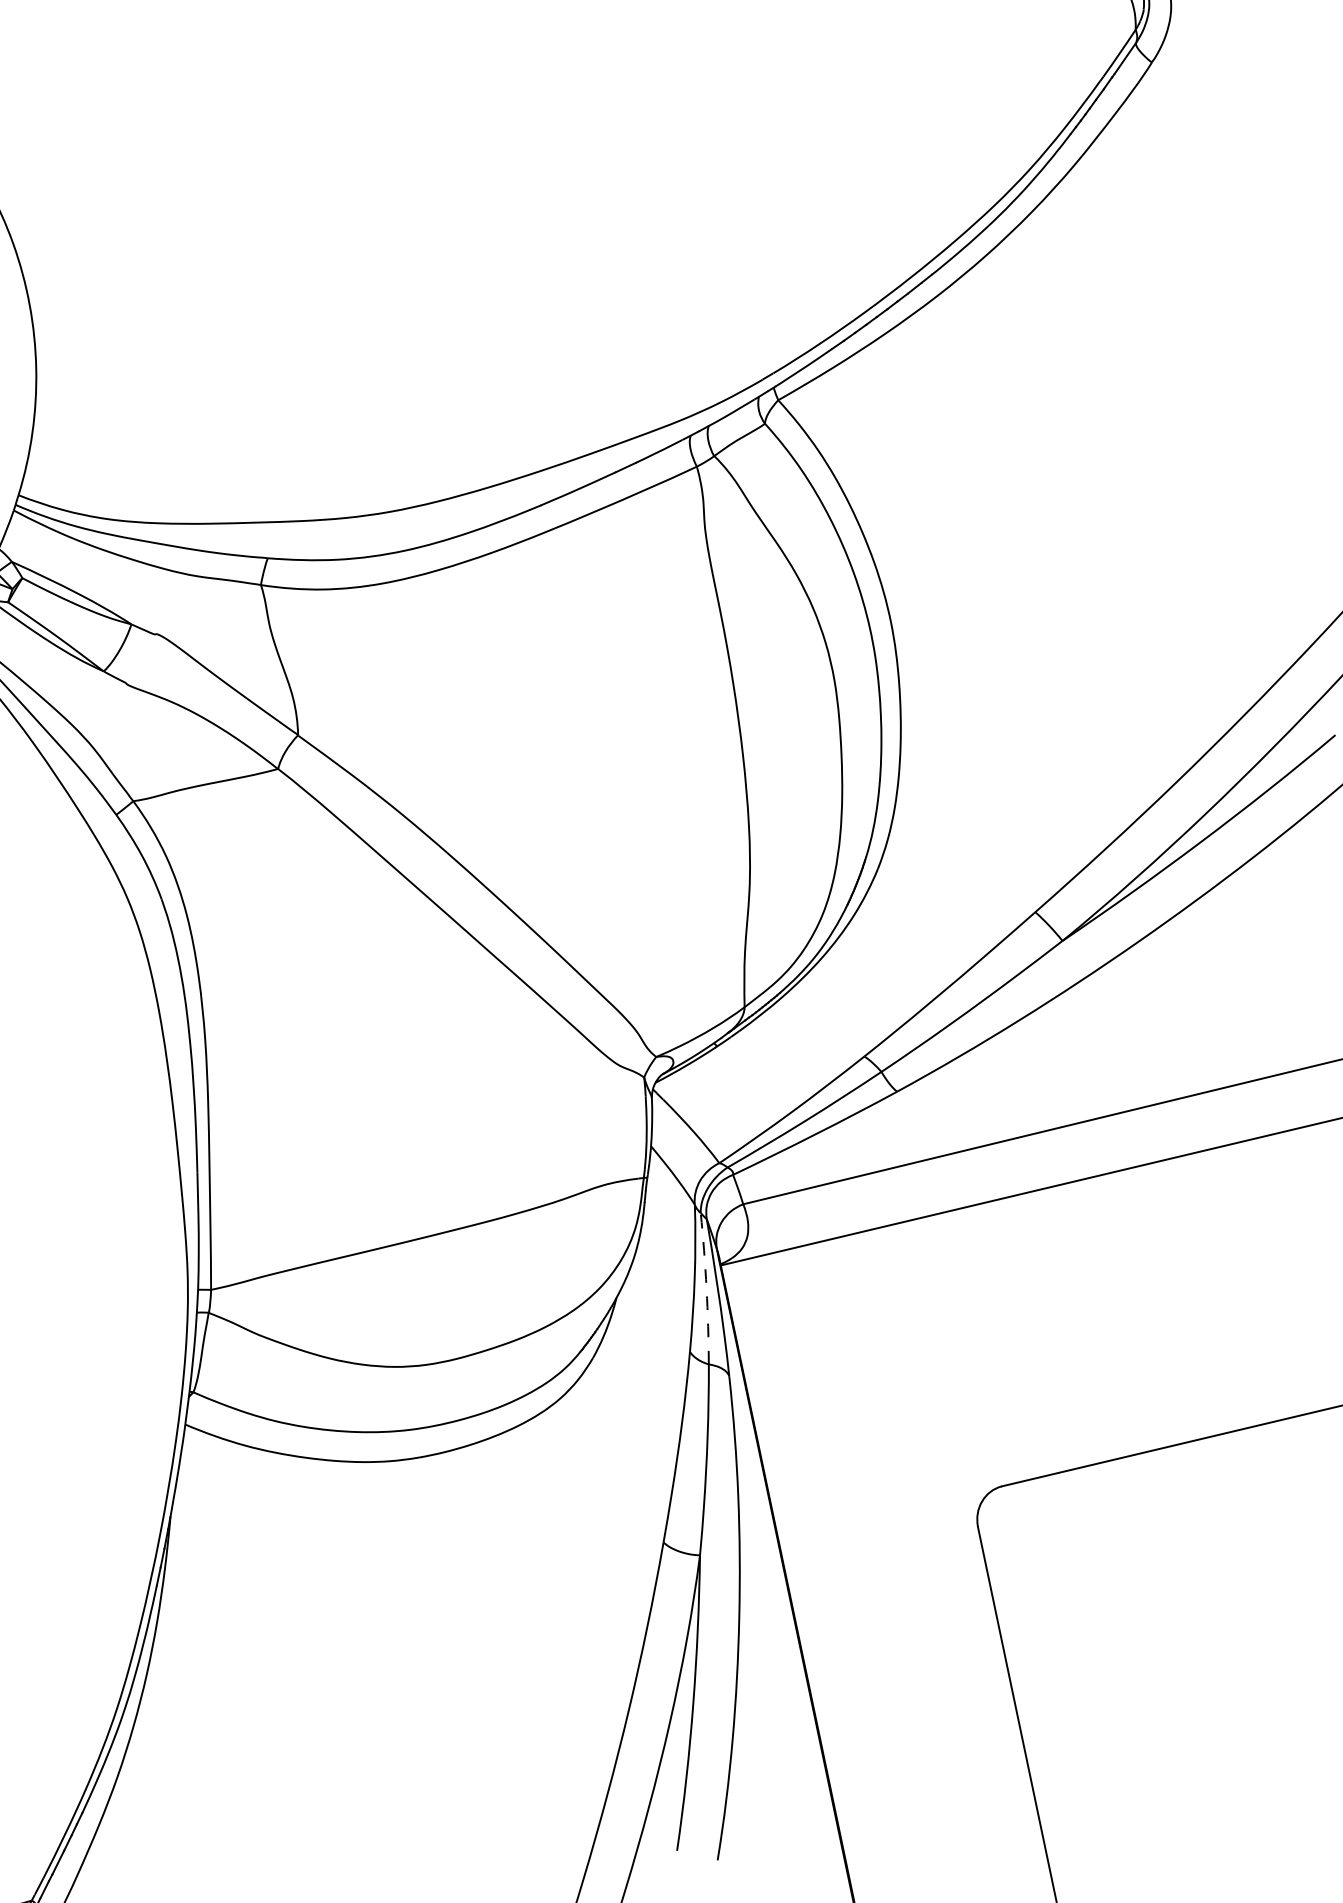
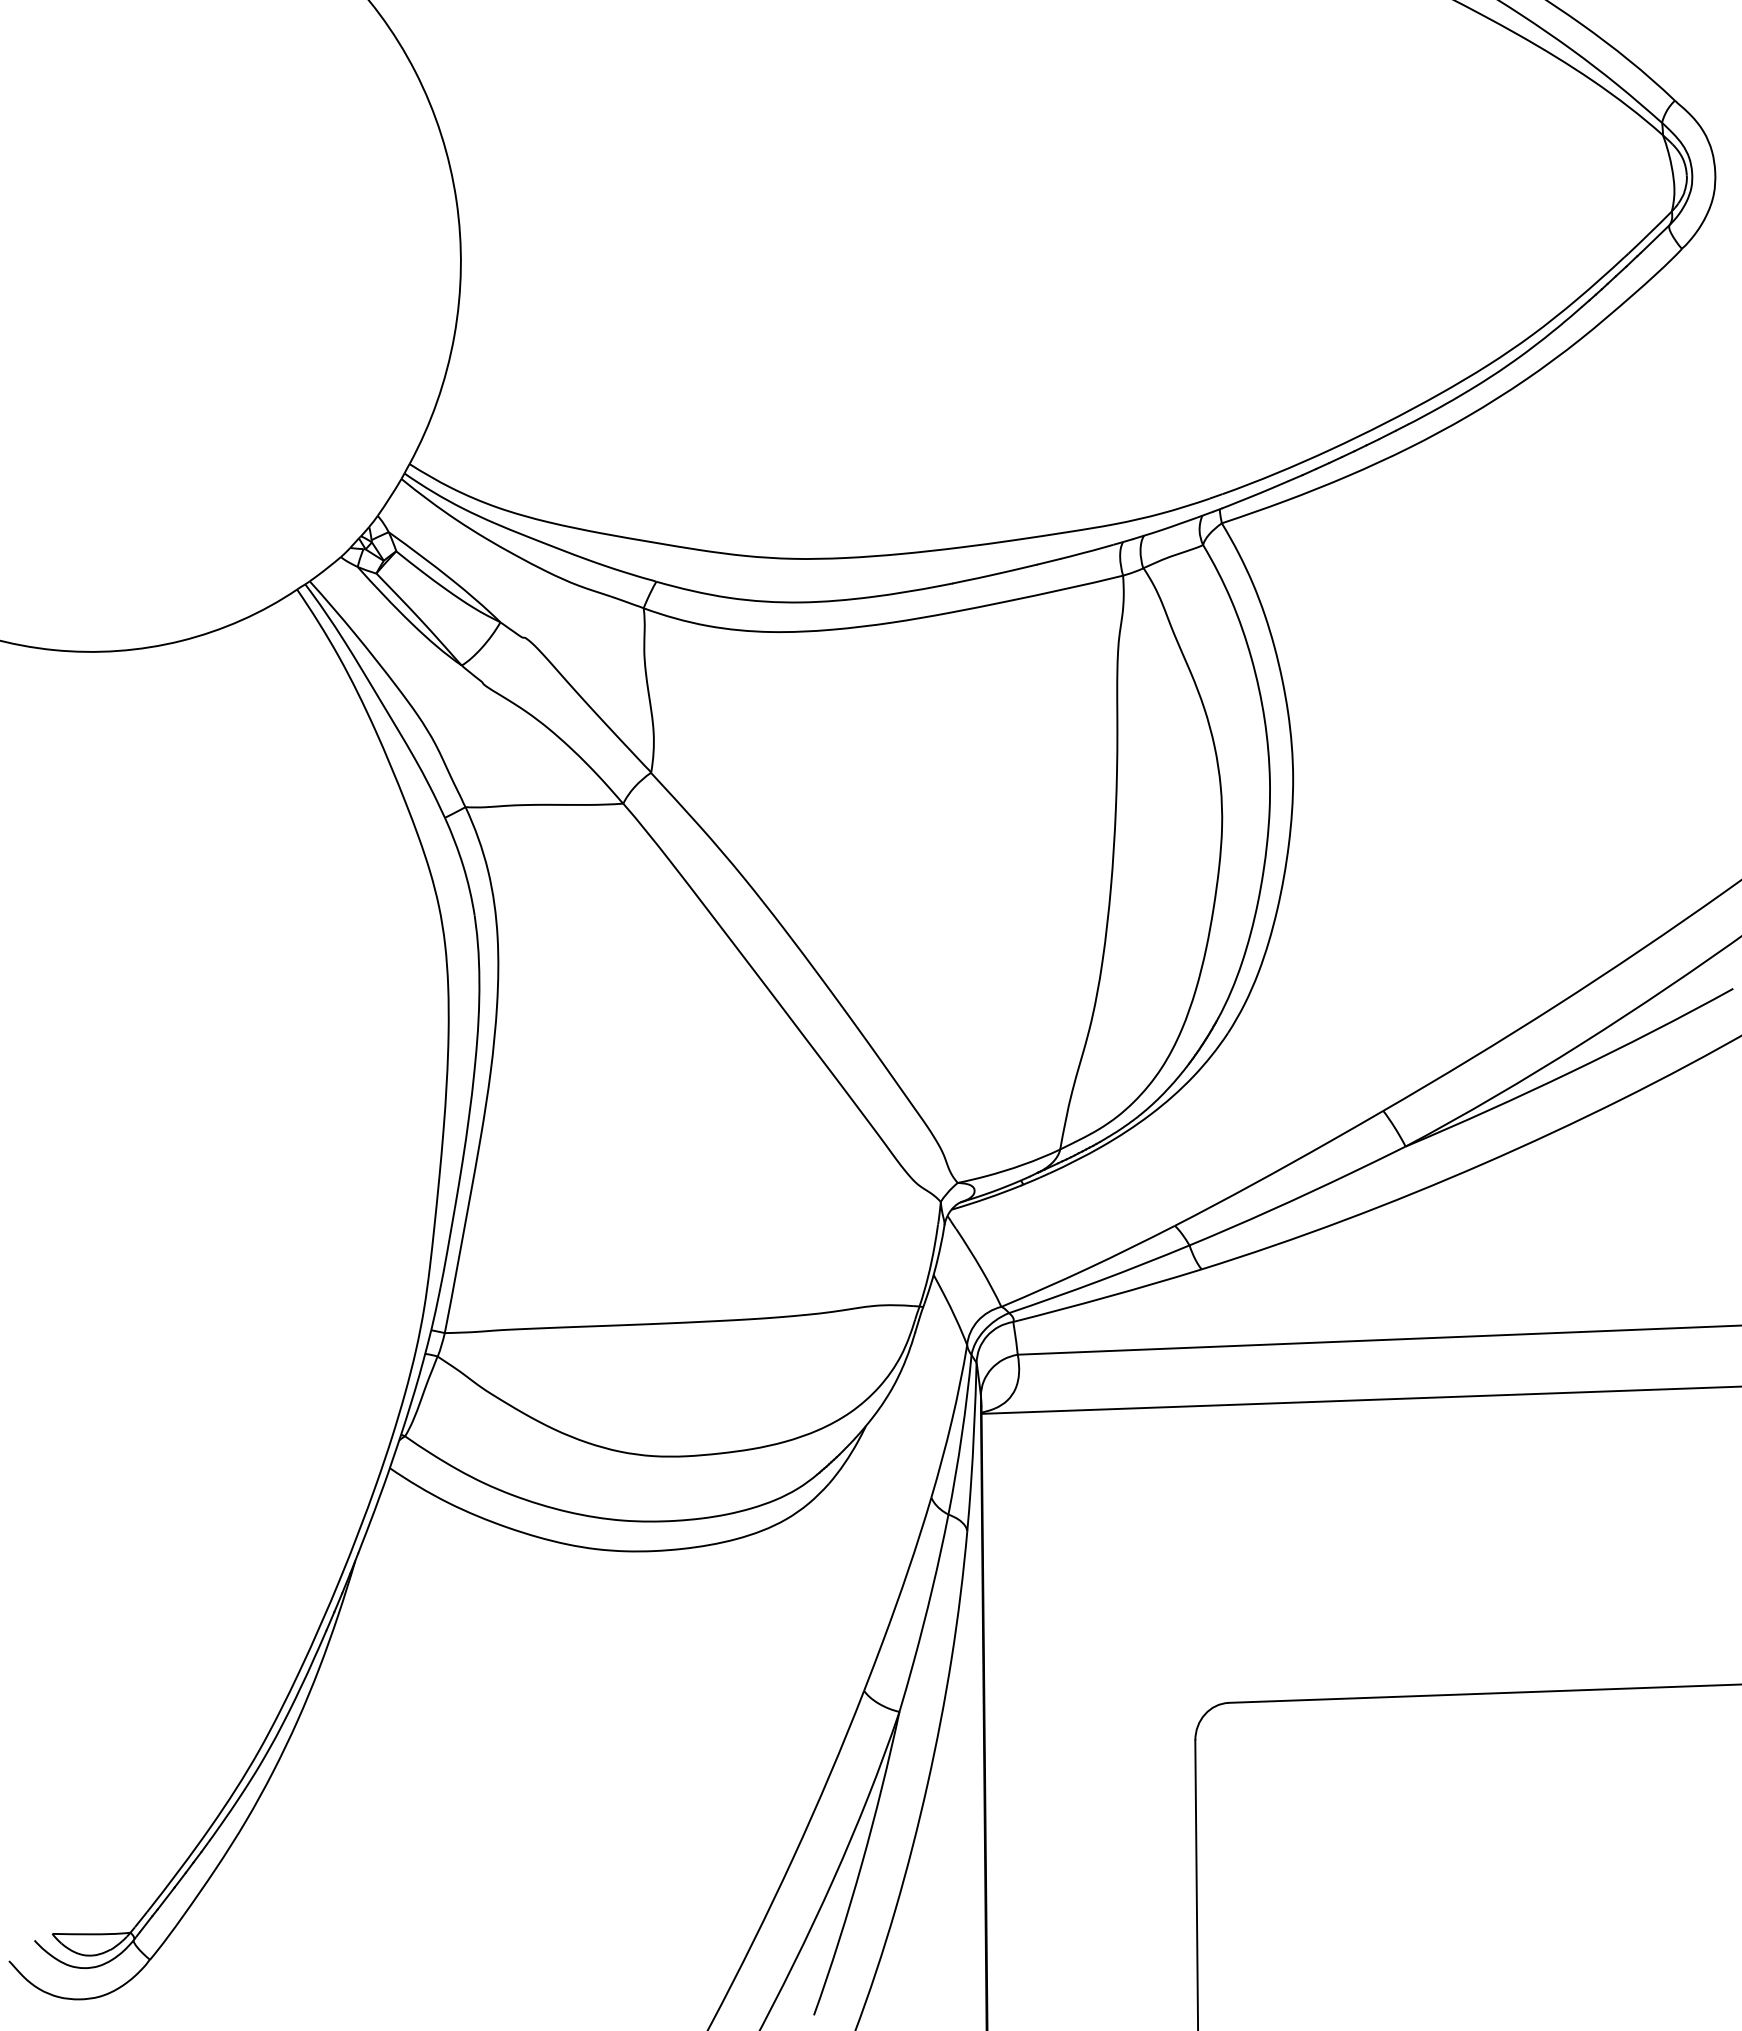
arc: (706, 1289) -> (961, 1435), dashed -> solid

